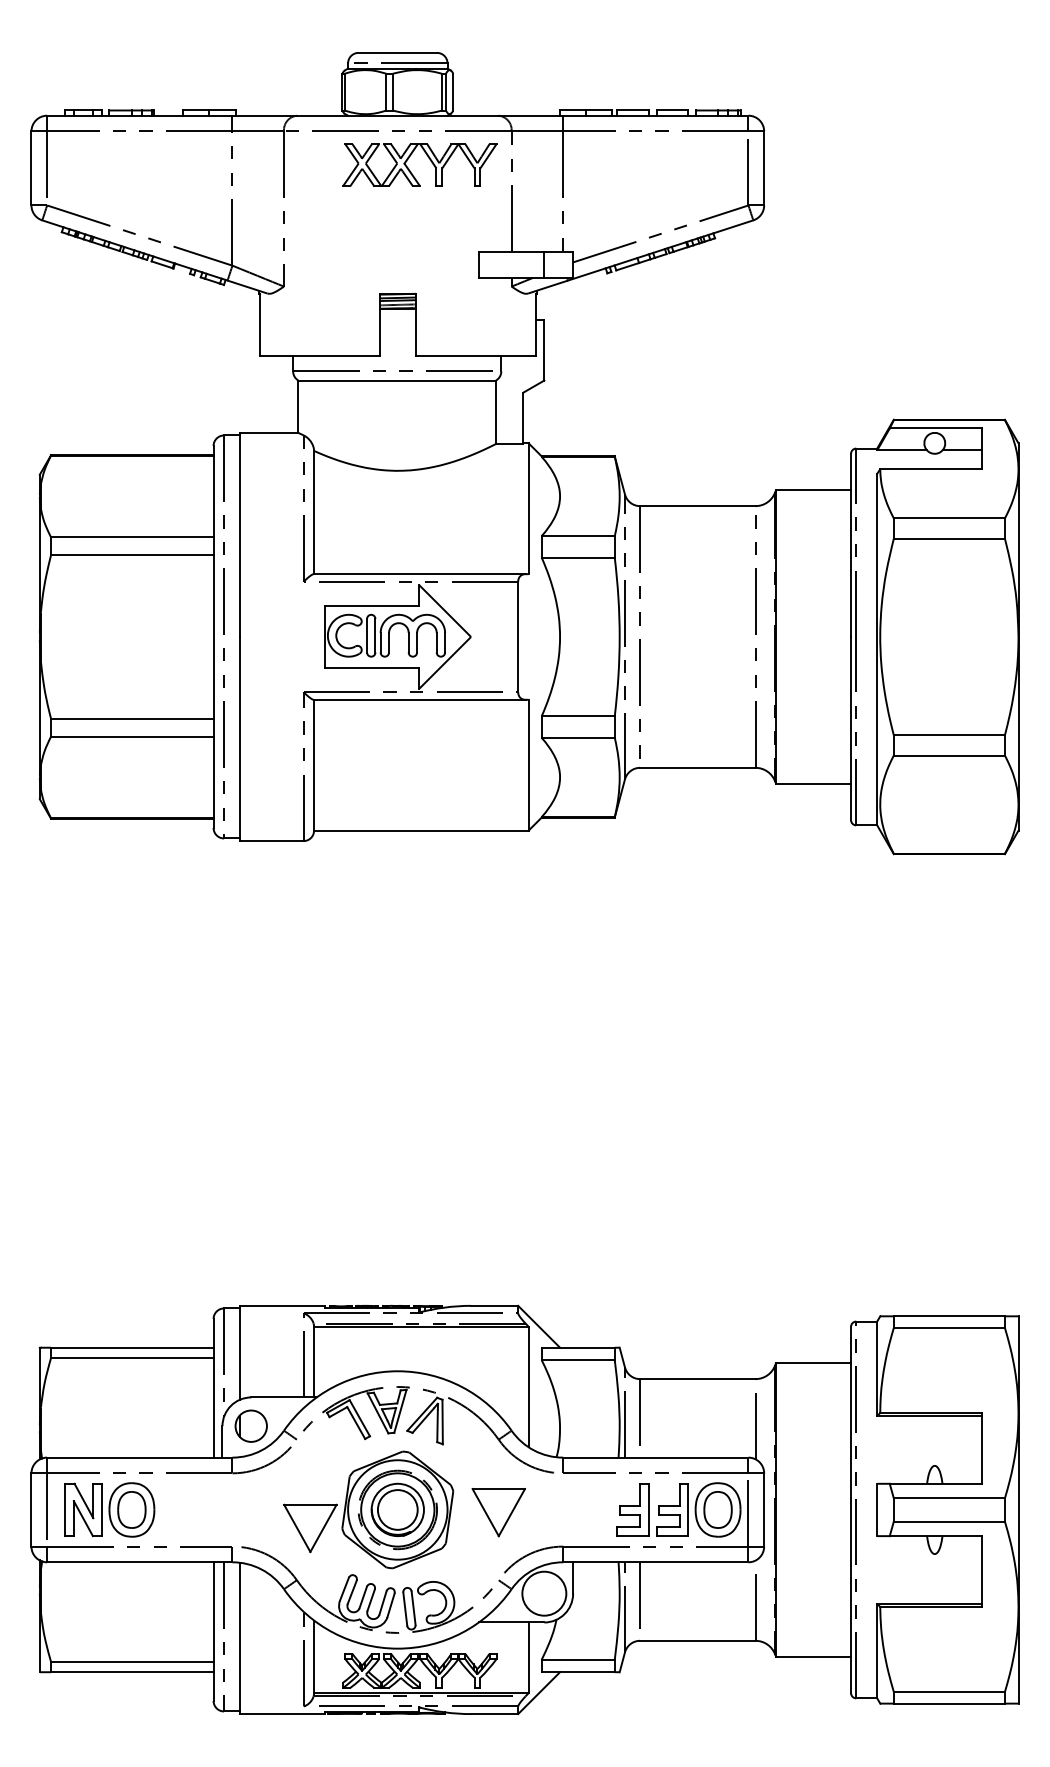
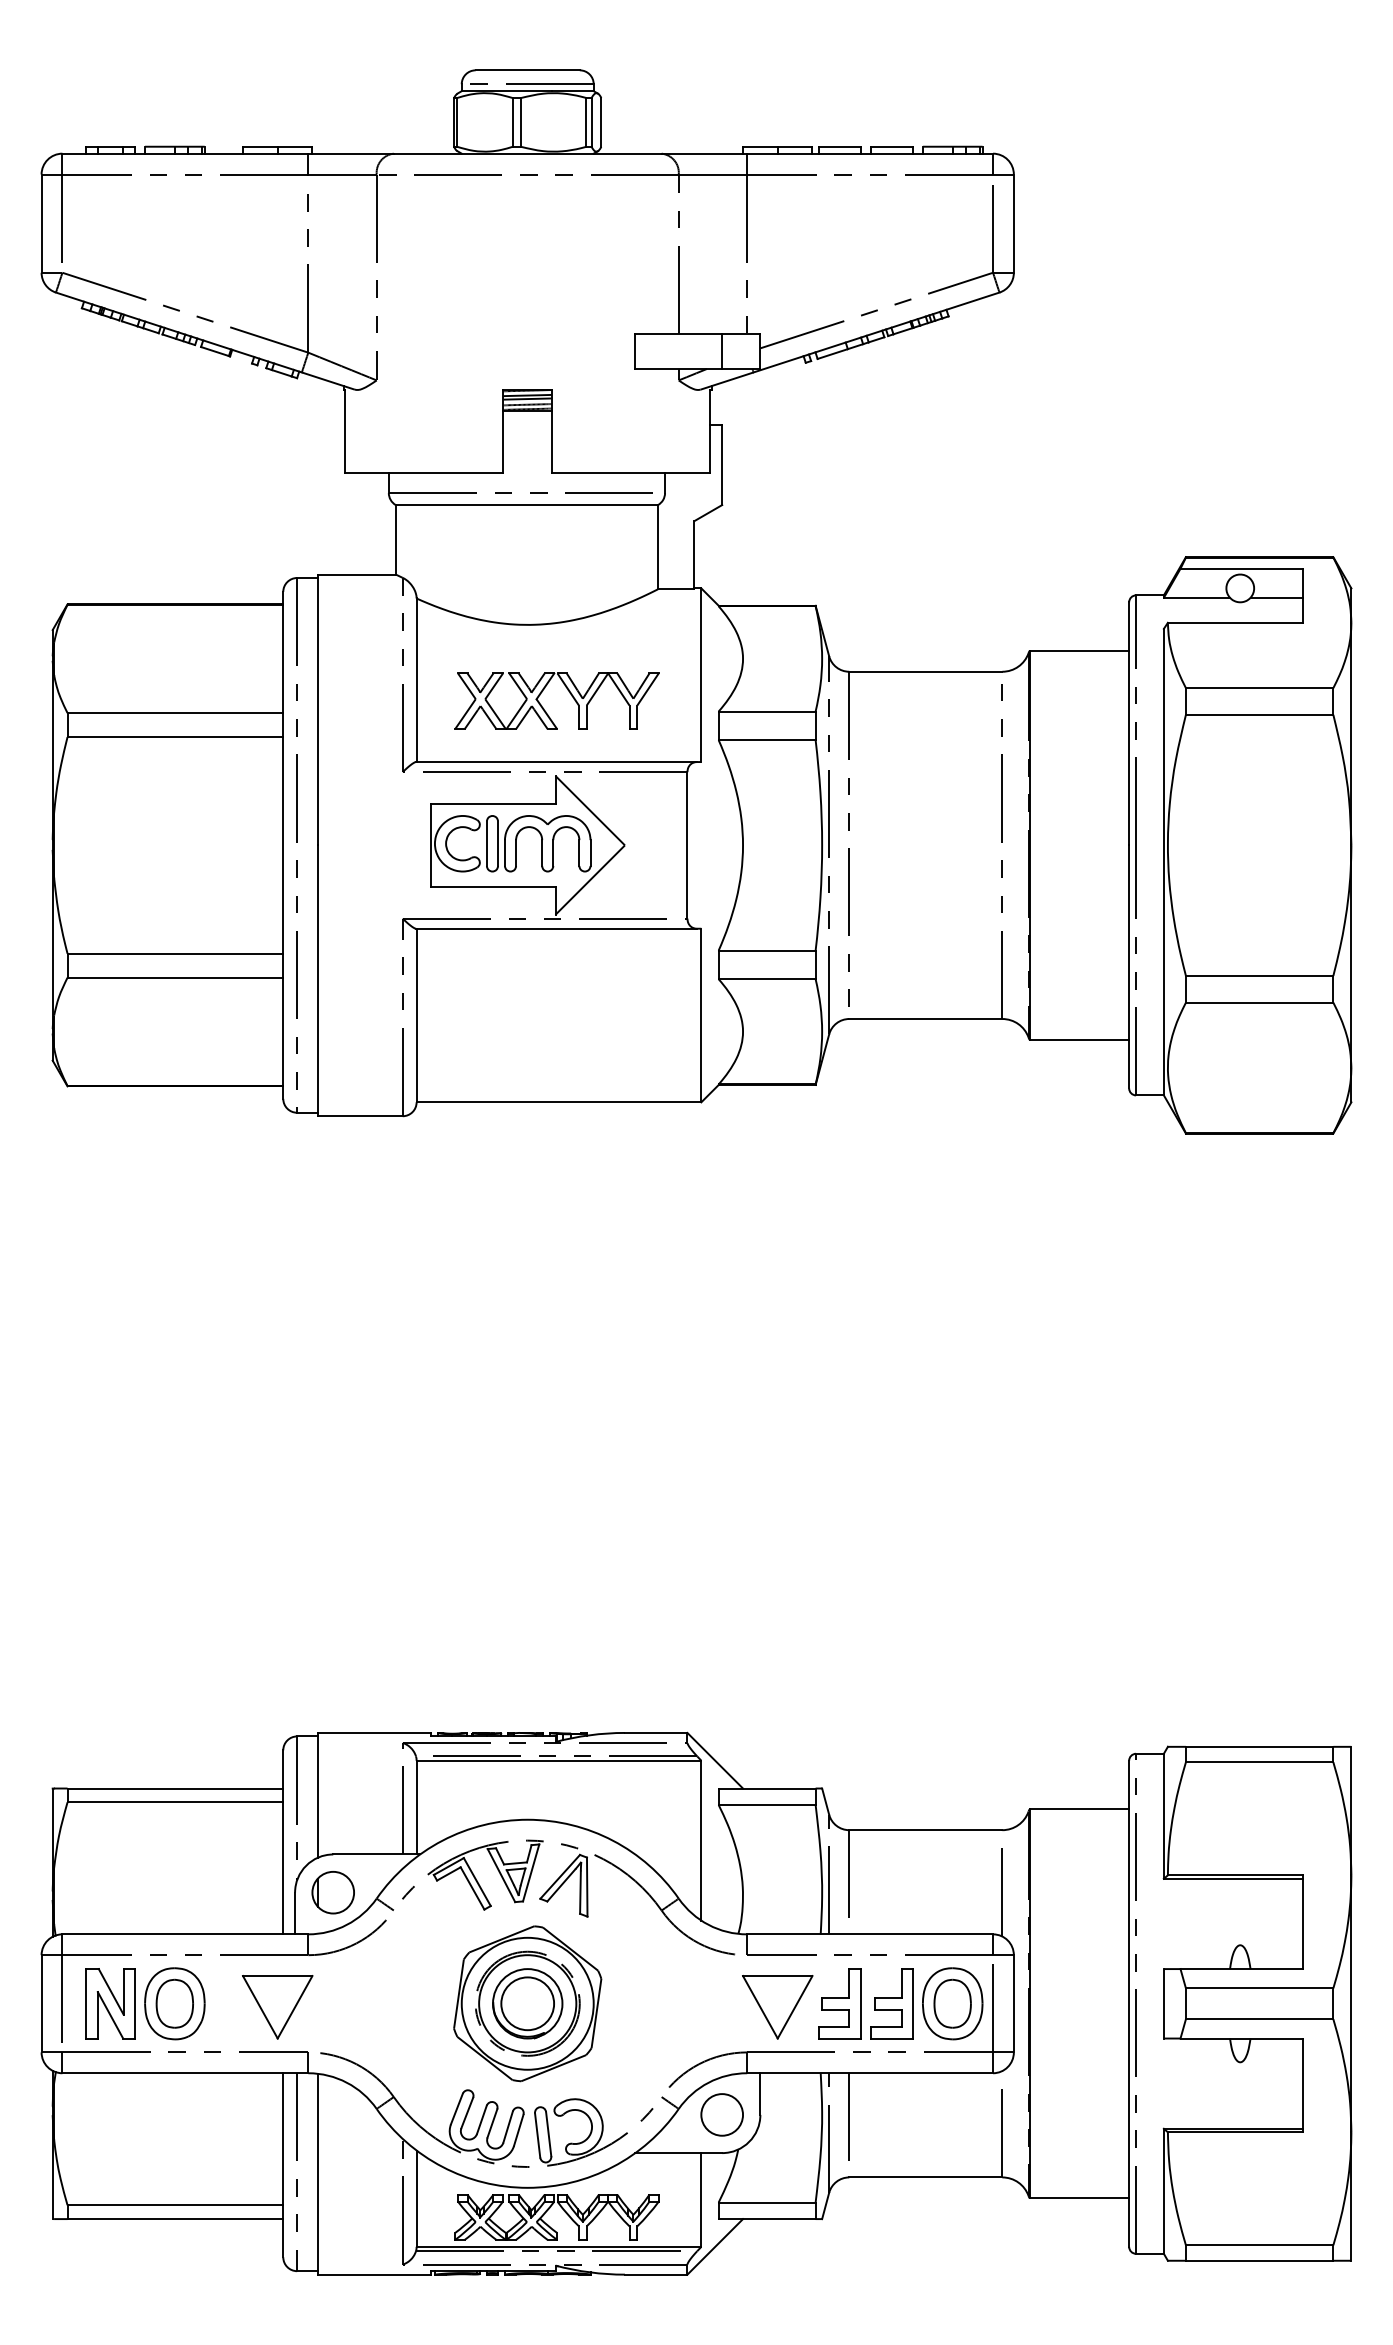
part: (410, 170) -> (544, 708), moved
part: (498, 1512) -> (777, 2007), moved
part: (310, 1528) -> (277, 2007), moved
circle: (544, 1593) -> (722, 2114), size x0.71

